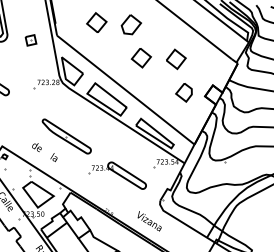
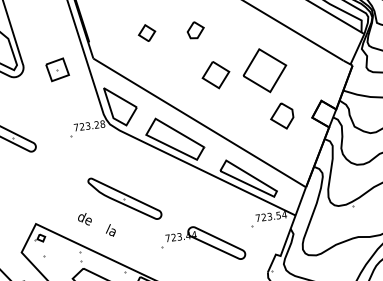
part: (96, 22) -> (146, 33), size x0.6
part: (130, 24) -> (194, 29), size x0.6
part: (30, 40) -> (56, 70), size x1.4
part: (176, 59) -> (265, 70), size x1.6

